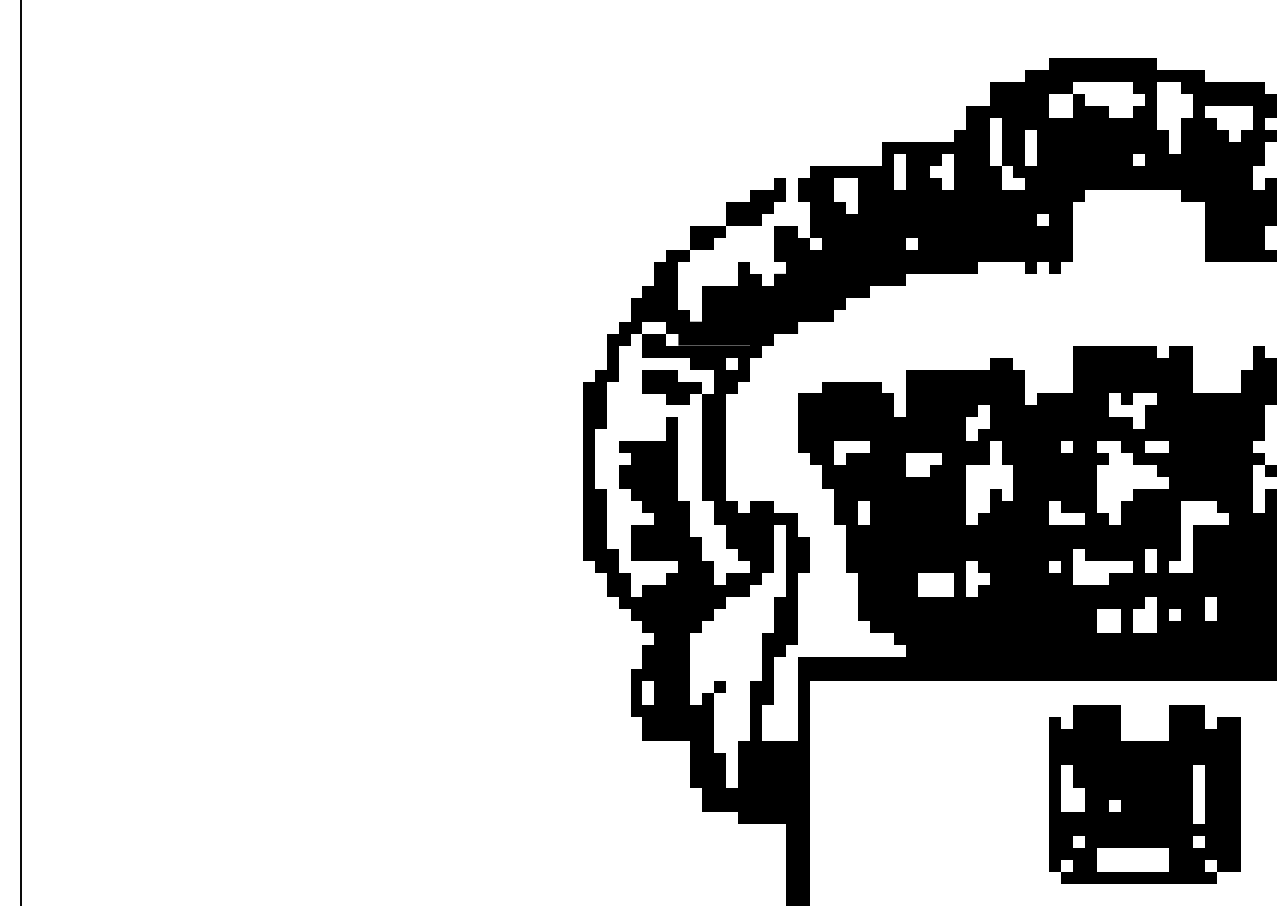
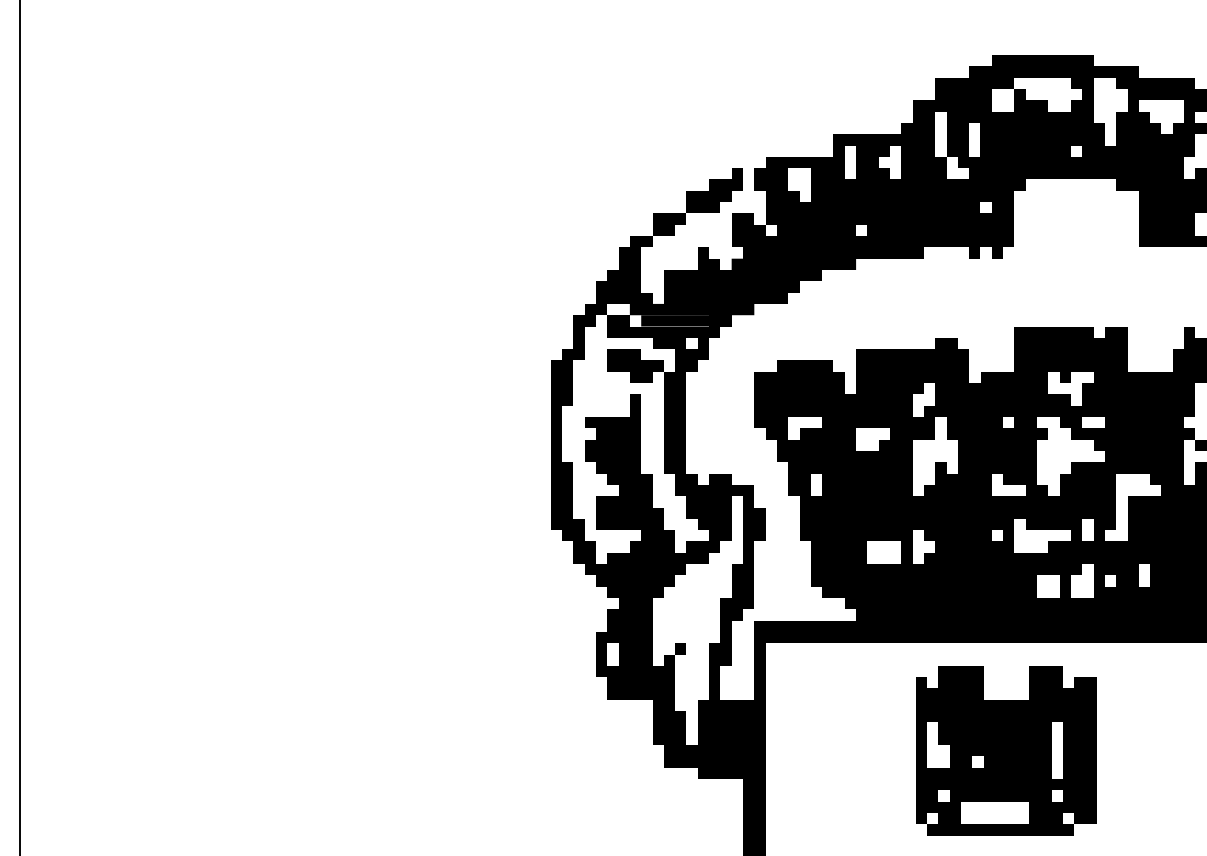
part: (1145, 794) -> (1006, 750), moved

